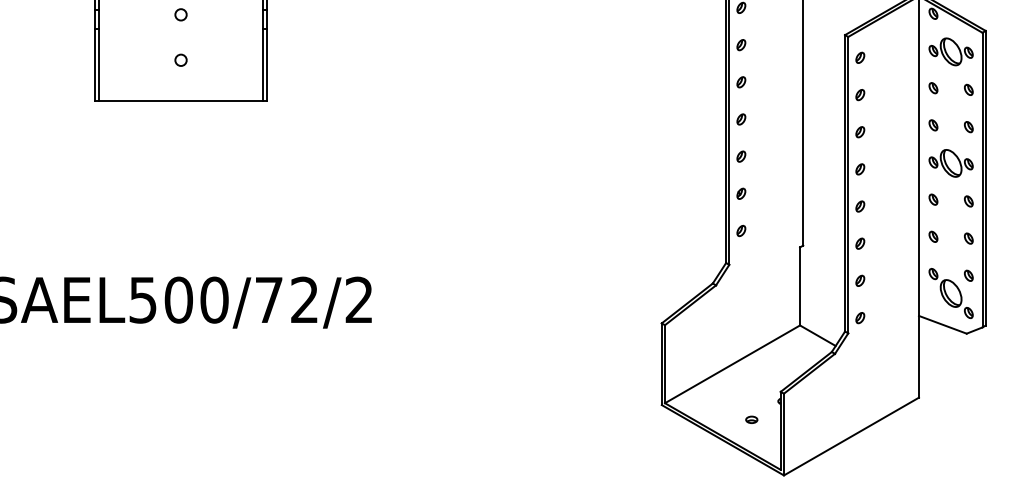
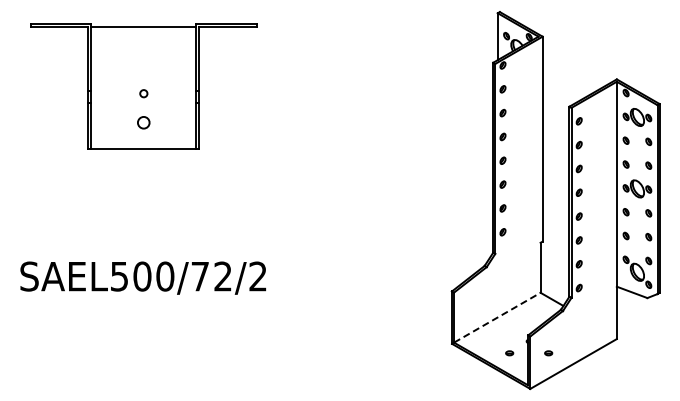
circle: (180, 59) -> (143, 122), size x1.6
line: (732, 363) -> (497, 317), solid -> dashed
part: (812, 420) -> (548, 353), added

